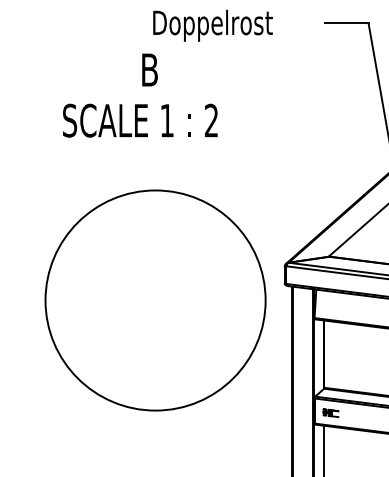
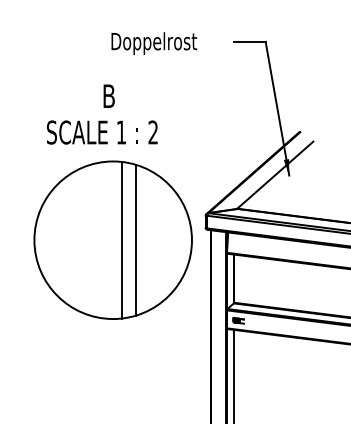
text: (140, 95) -> (102, 114), moved
line: (167, 299) -> (121, 239), added
line: (188, 299) -> (136, 239), added

